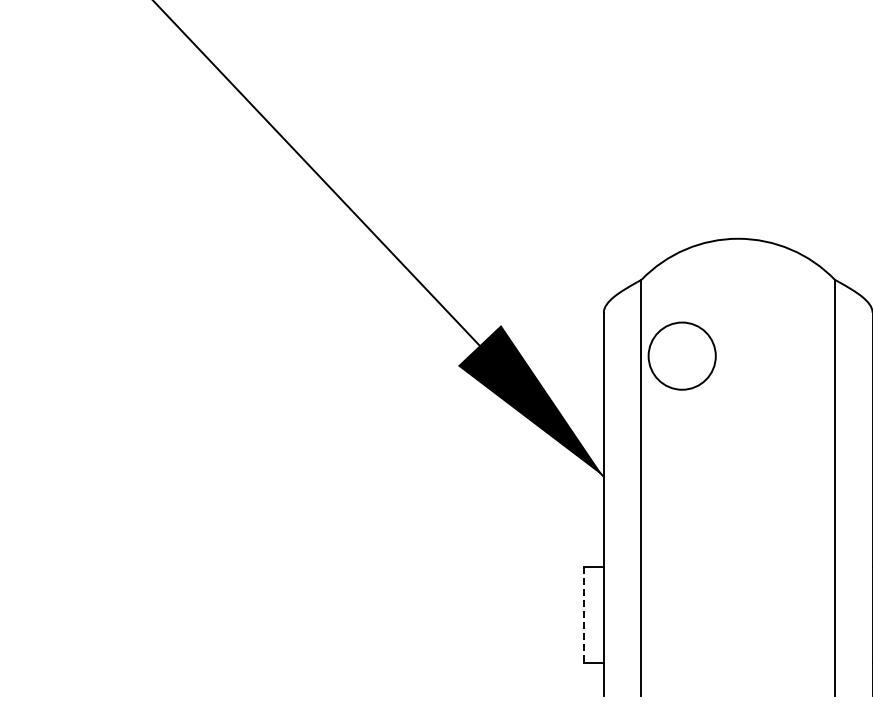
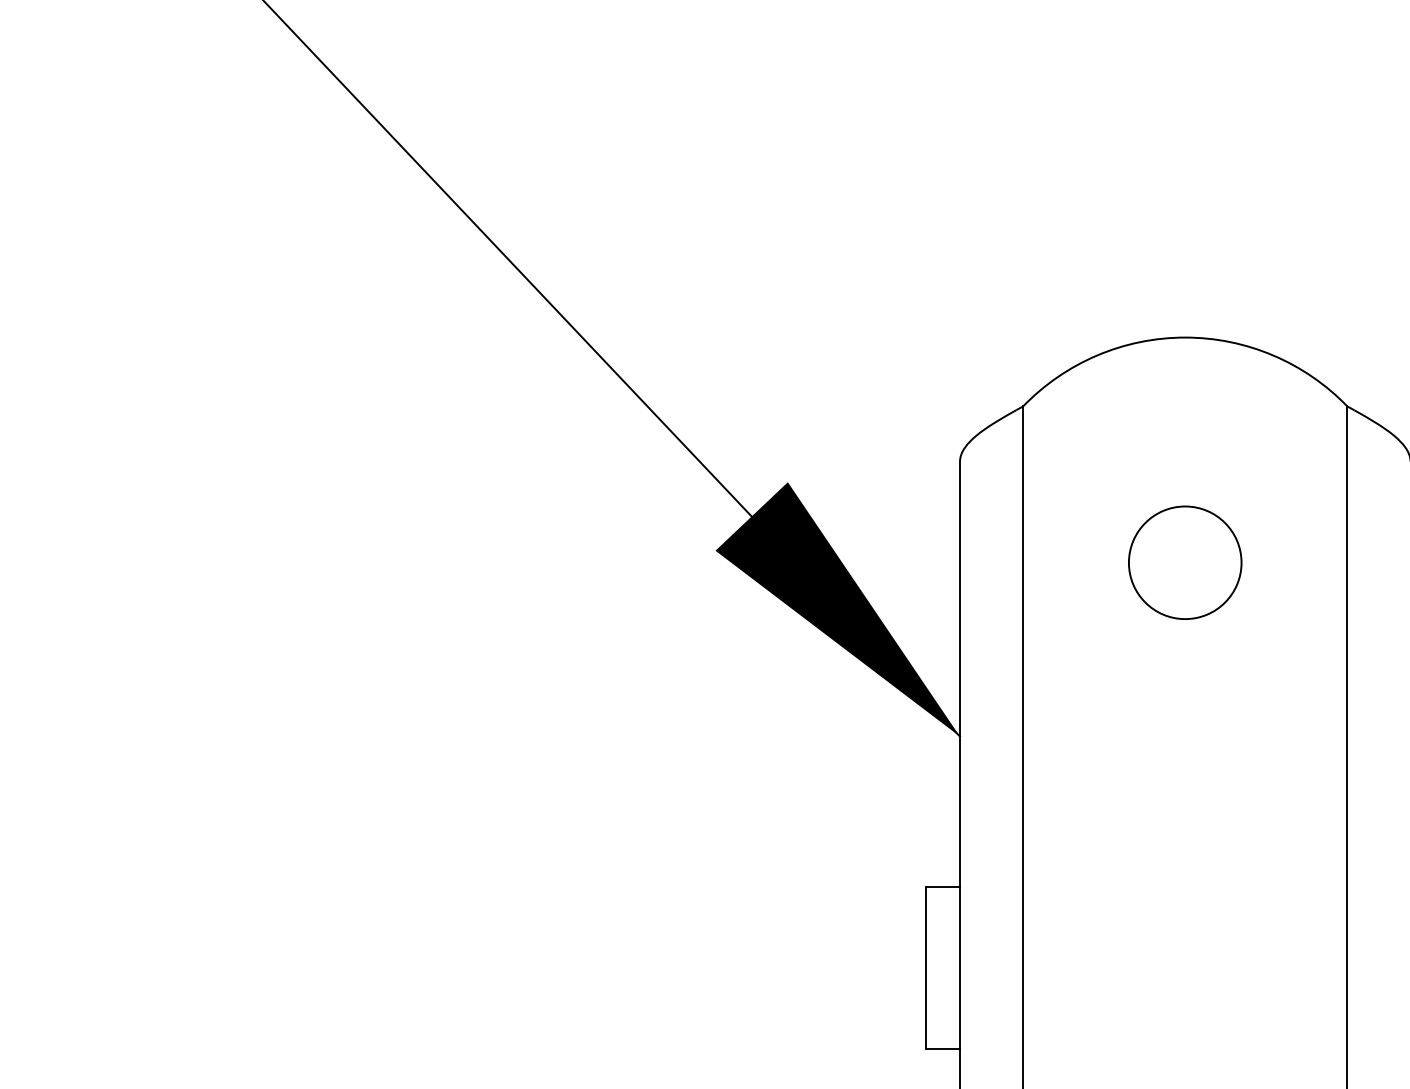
circle: (681, 355) -> (1184, 561), moved
line: (583, 615) -> (925, 968), dashed -> solid

